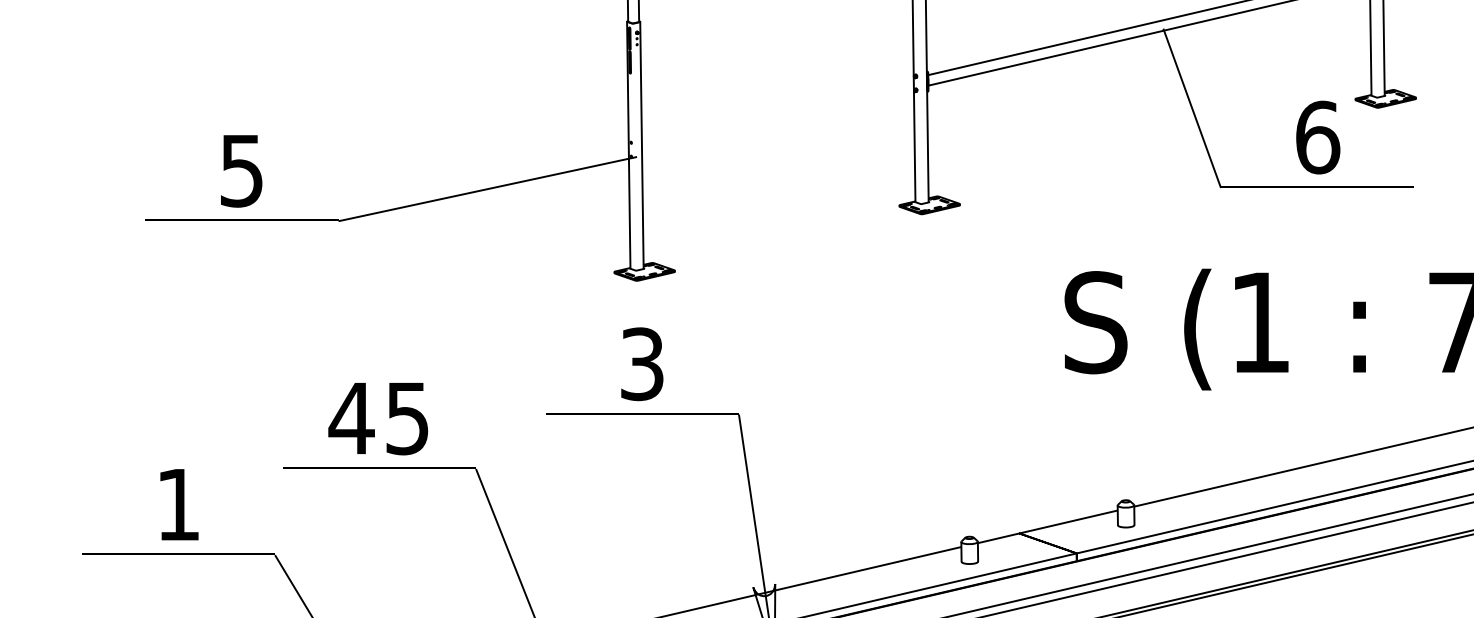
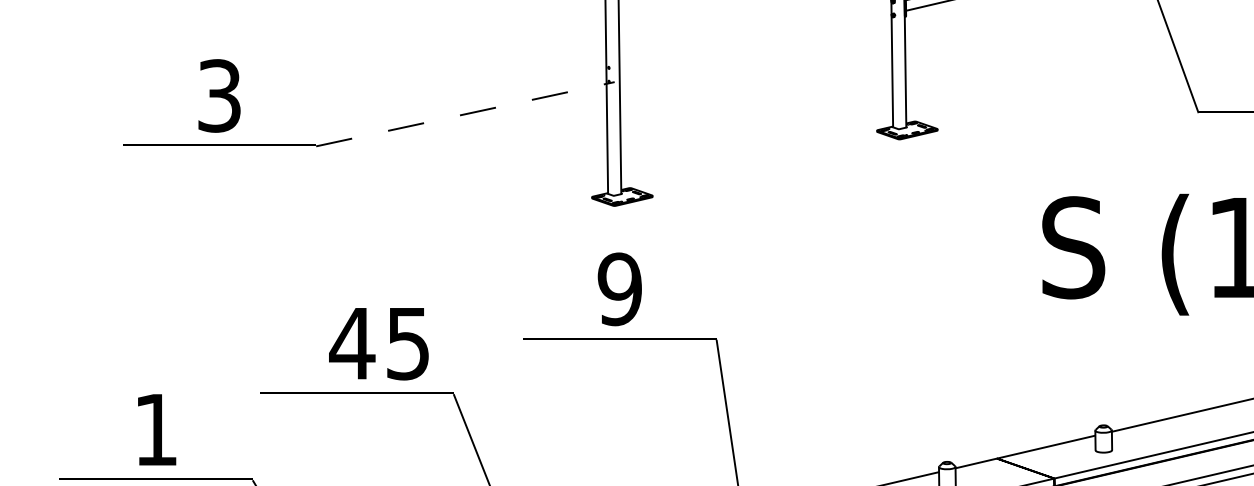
text: (241, 170) -> (219, 95), 5 -> 3
line: (487, 189) -> (465, 114), solid -> dashed
text: (642, 363) -> (620, 288), 3 -> 9
text: (378, 419) -> (379, 344), moved

